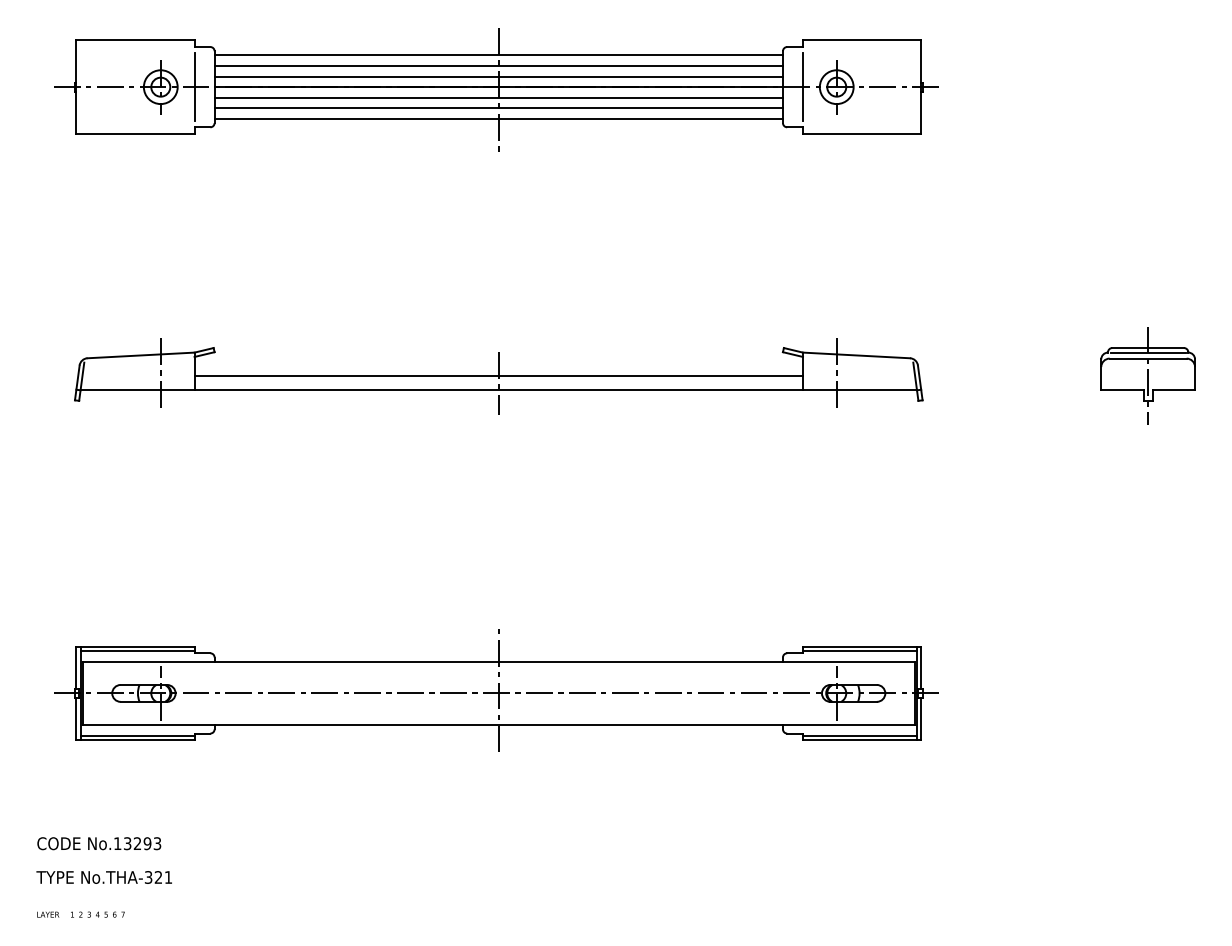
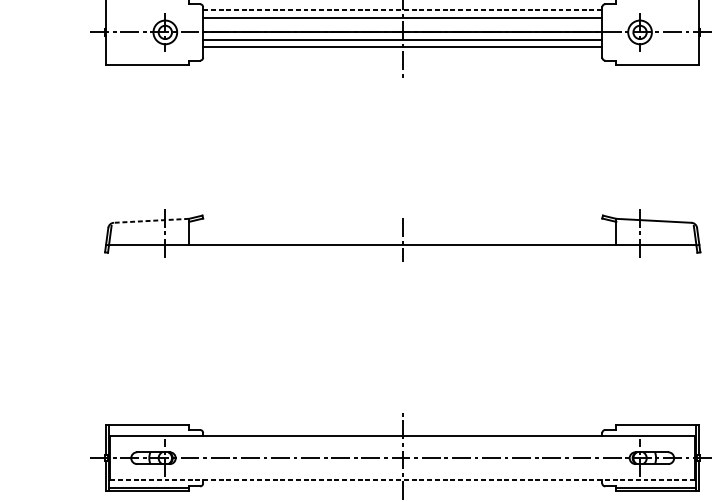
line: (499, 55) -> (403, 10), solid -> dashed
line: (498, 76) -> (402, 24), removed
line: (194, 86) -> (189, 31), removed
line: (802, 86) -> (616, 31), removed
line: (498, 118) -> (402, 54), removed
line: (141, 355) -> (151, 220), solid -> dashed
line: (498, 375) -> (402, 234), removed
line: (137, 650) -> (148, 428), removed
line: (859, 650) -> (656, 428), removed
line: (499, 725) -> (403, 480), solid -> dashed

